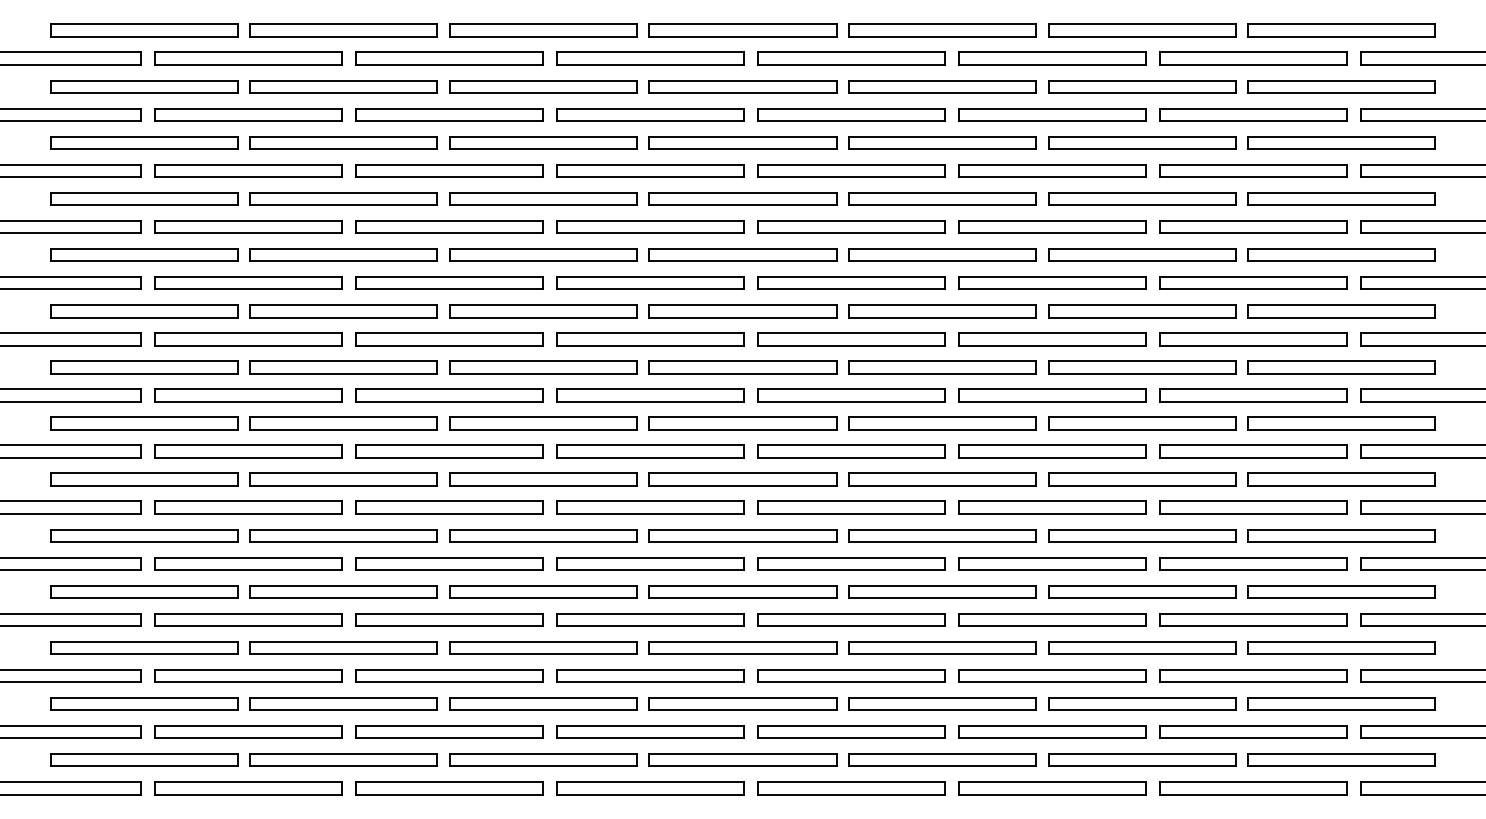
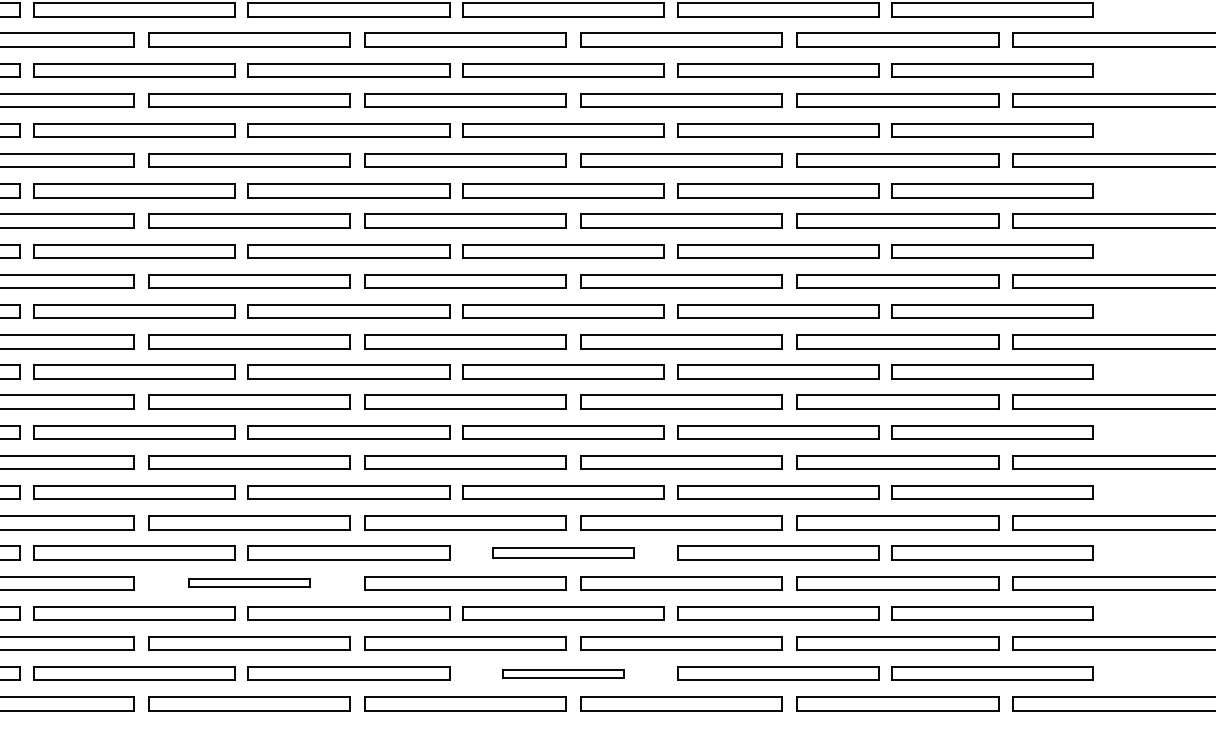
part: (942, 647) -> (563, 552), size x0.7
part: (650, 675) -> (249, 582), size x0.6
part: (942, 759) -> (563, 672), size x0.6

